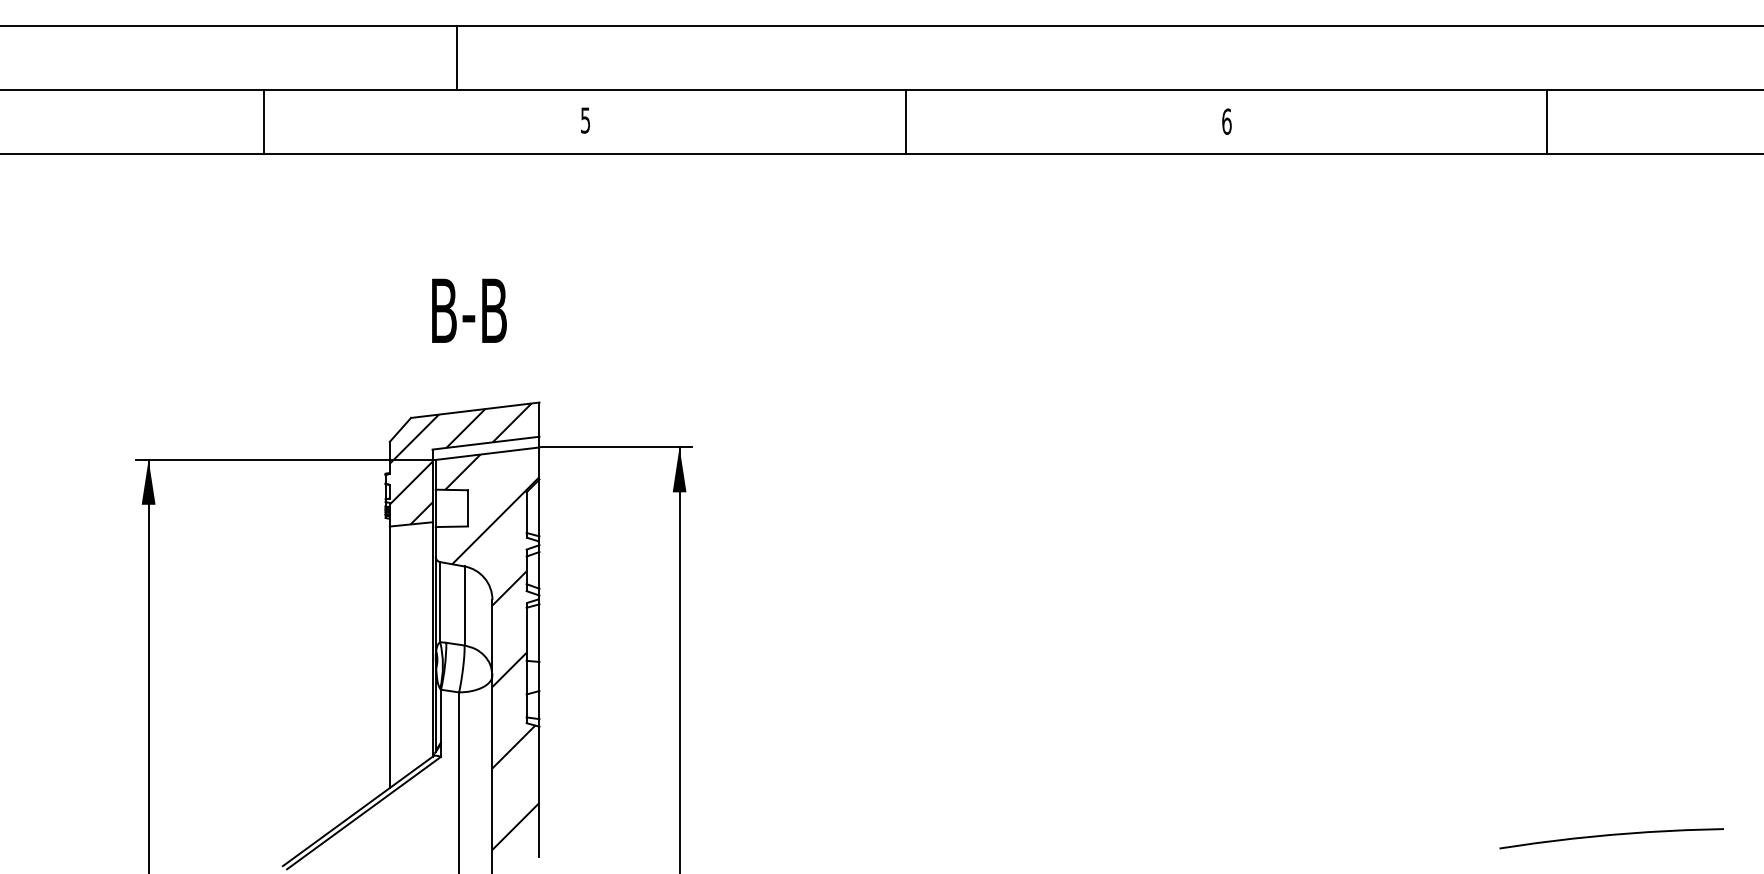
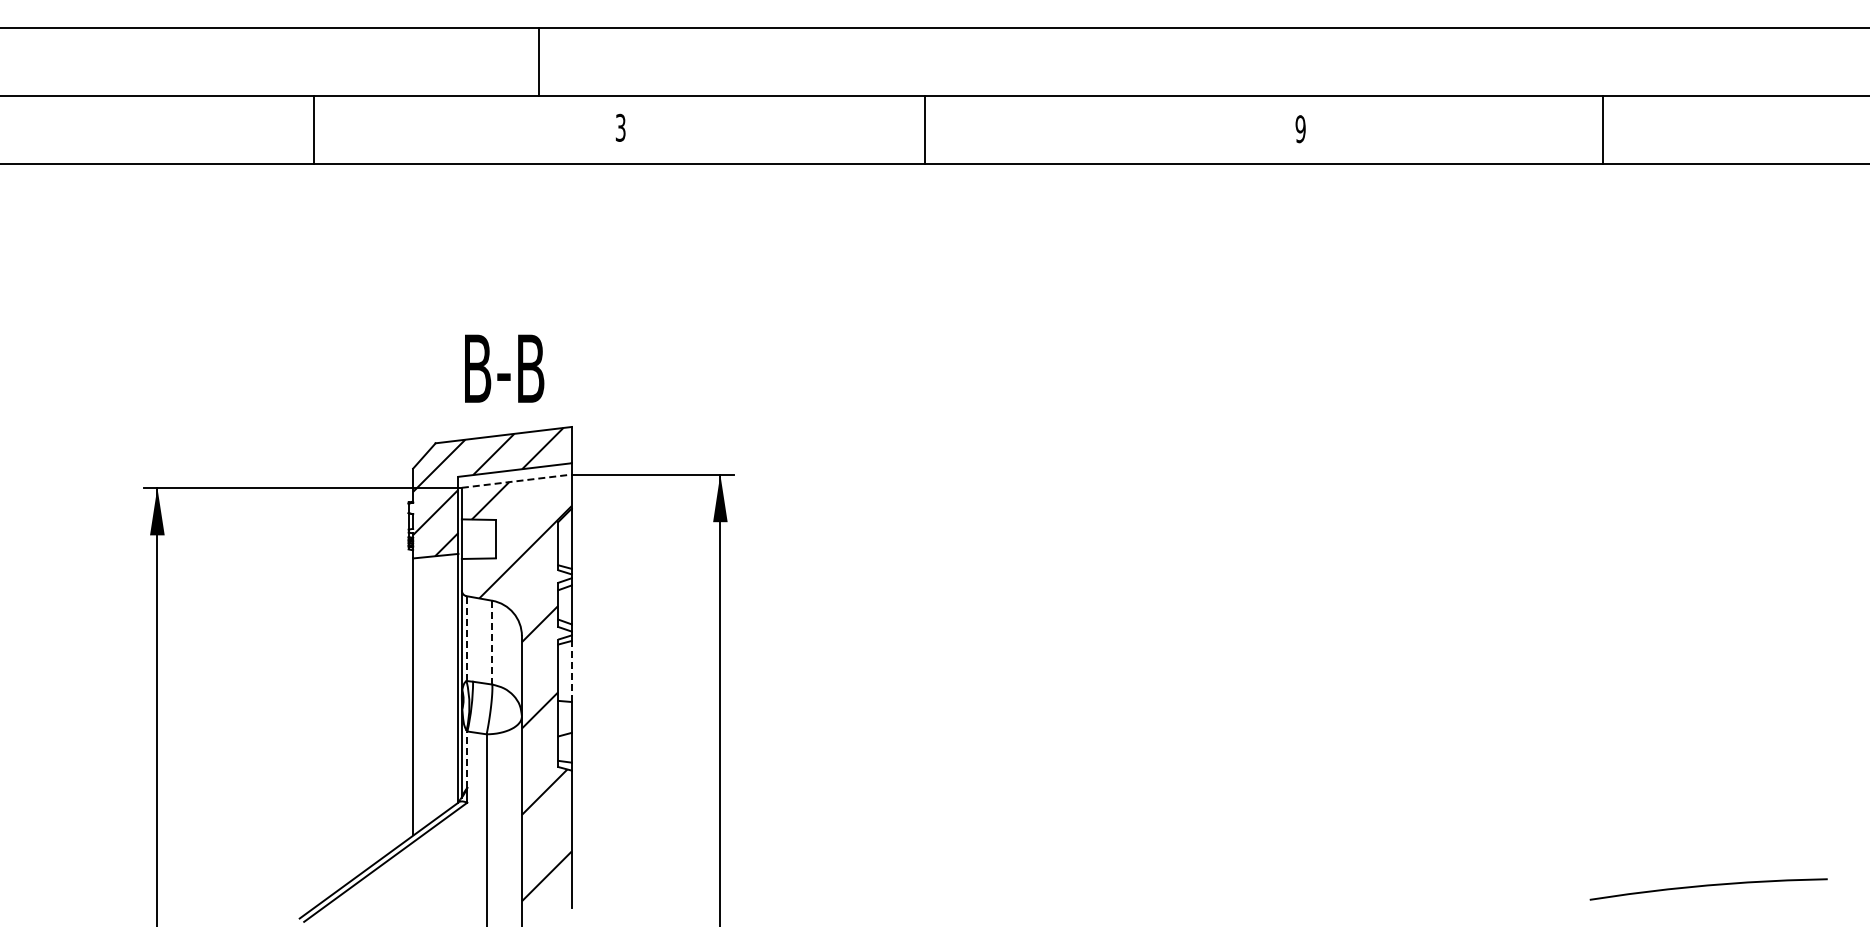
line: (457, 57) -> (539, 61), moved
text: (585, 120) -> (620, 127), 5 -> 3
line: (264, 122) -> (314, 129), moved
line: (906, 122) -> (925, 129), moved
text: (1226, 122) -> (1300, 129), 6 -> 9
line: (1547, 122) -> (1603, 129), moved
text: (469, 310) -> (504, 368), moved
line: (488, 453) -> (517, 481), solid -> dashed
line: (440, 602) -> (466, 638), solid -> dashed
line: (464, 605) -> (492, 642), solid -> dashed
line: (539, 633) -> (571, 671), solid -> dashed
line: (441, 716) -> (467, 759), solid -> dashed

